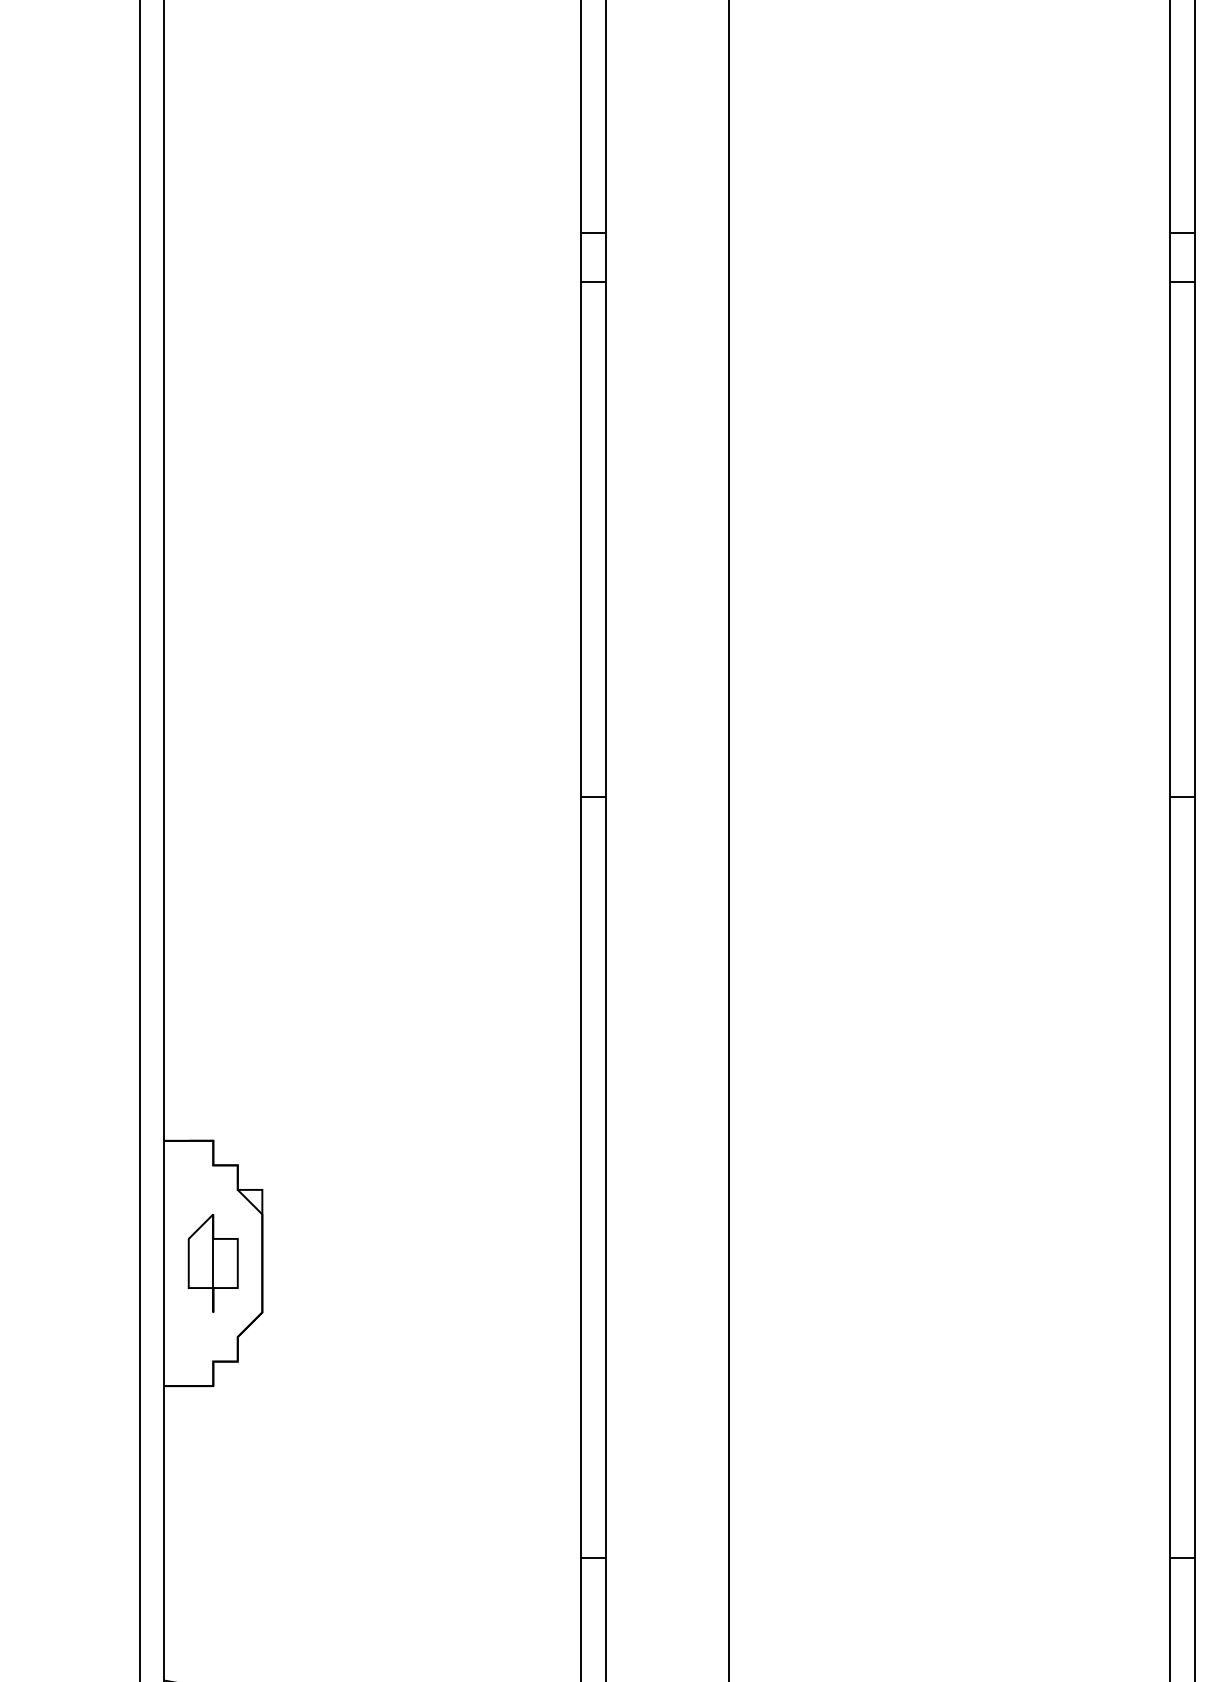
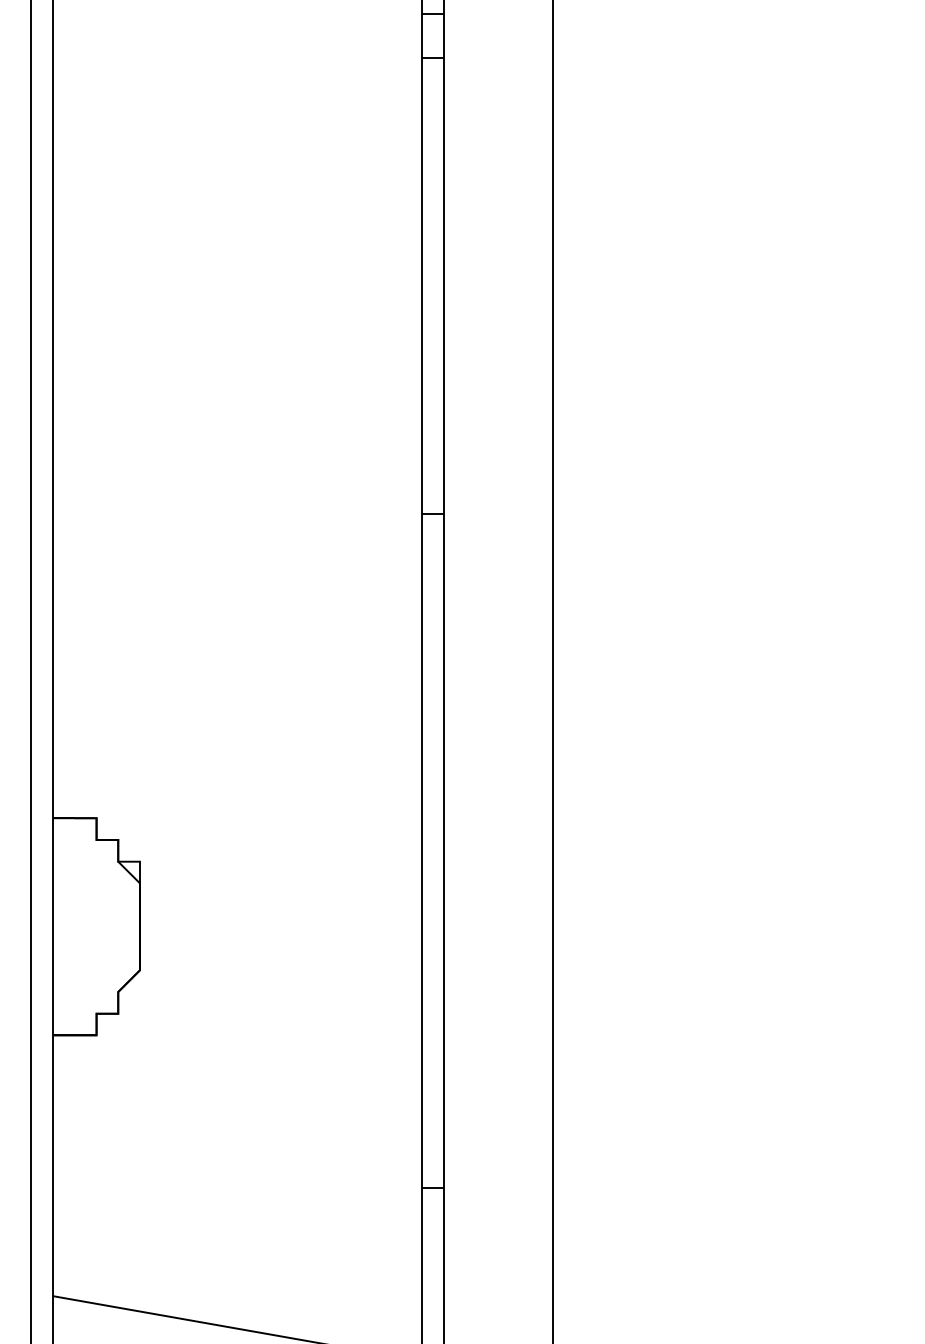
part: (212, 1262) -> (95, 925), removed

